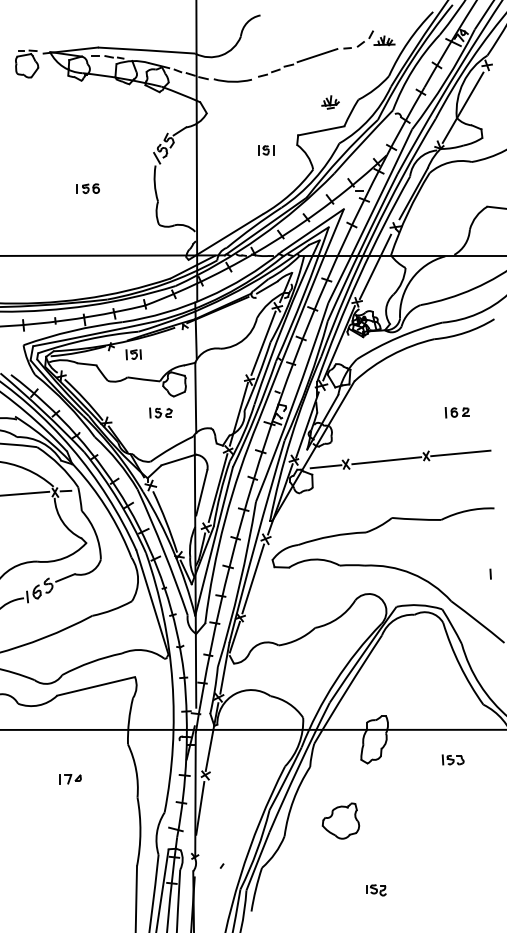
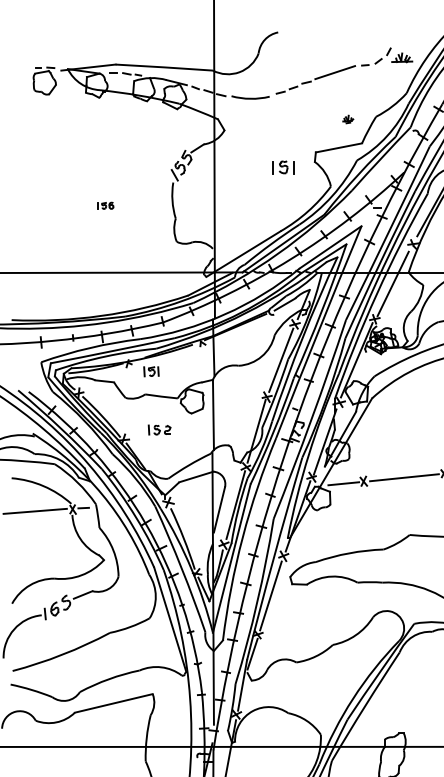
part: (330, 102) -> (348, 119), size x0.6
part: (266, 150) -> (284, 167), size x1.4
part: (87, 188) -> (105, 205), size x0.7
part: (160, 412) -> (159, 429), moved

